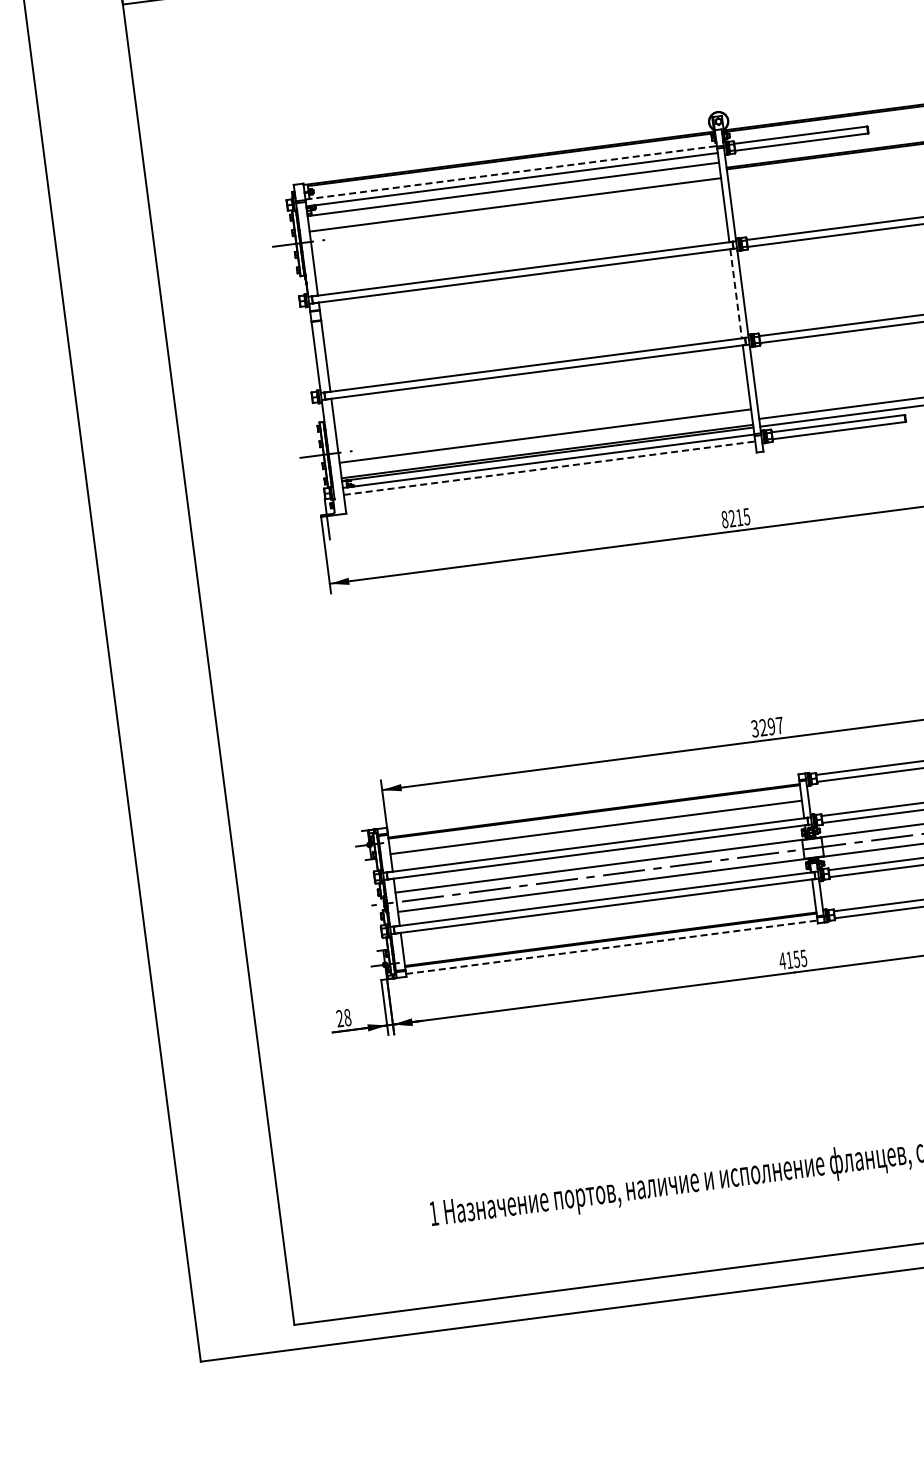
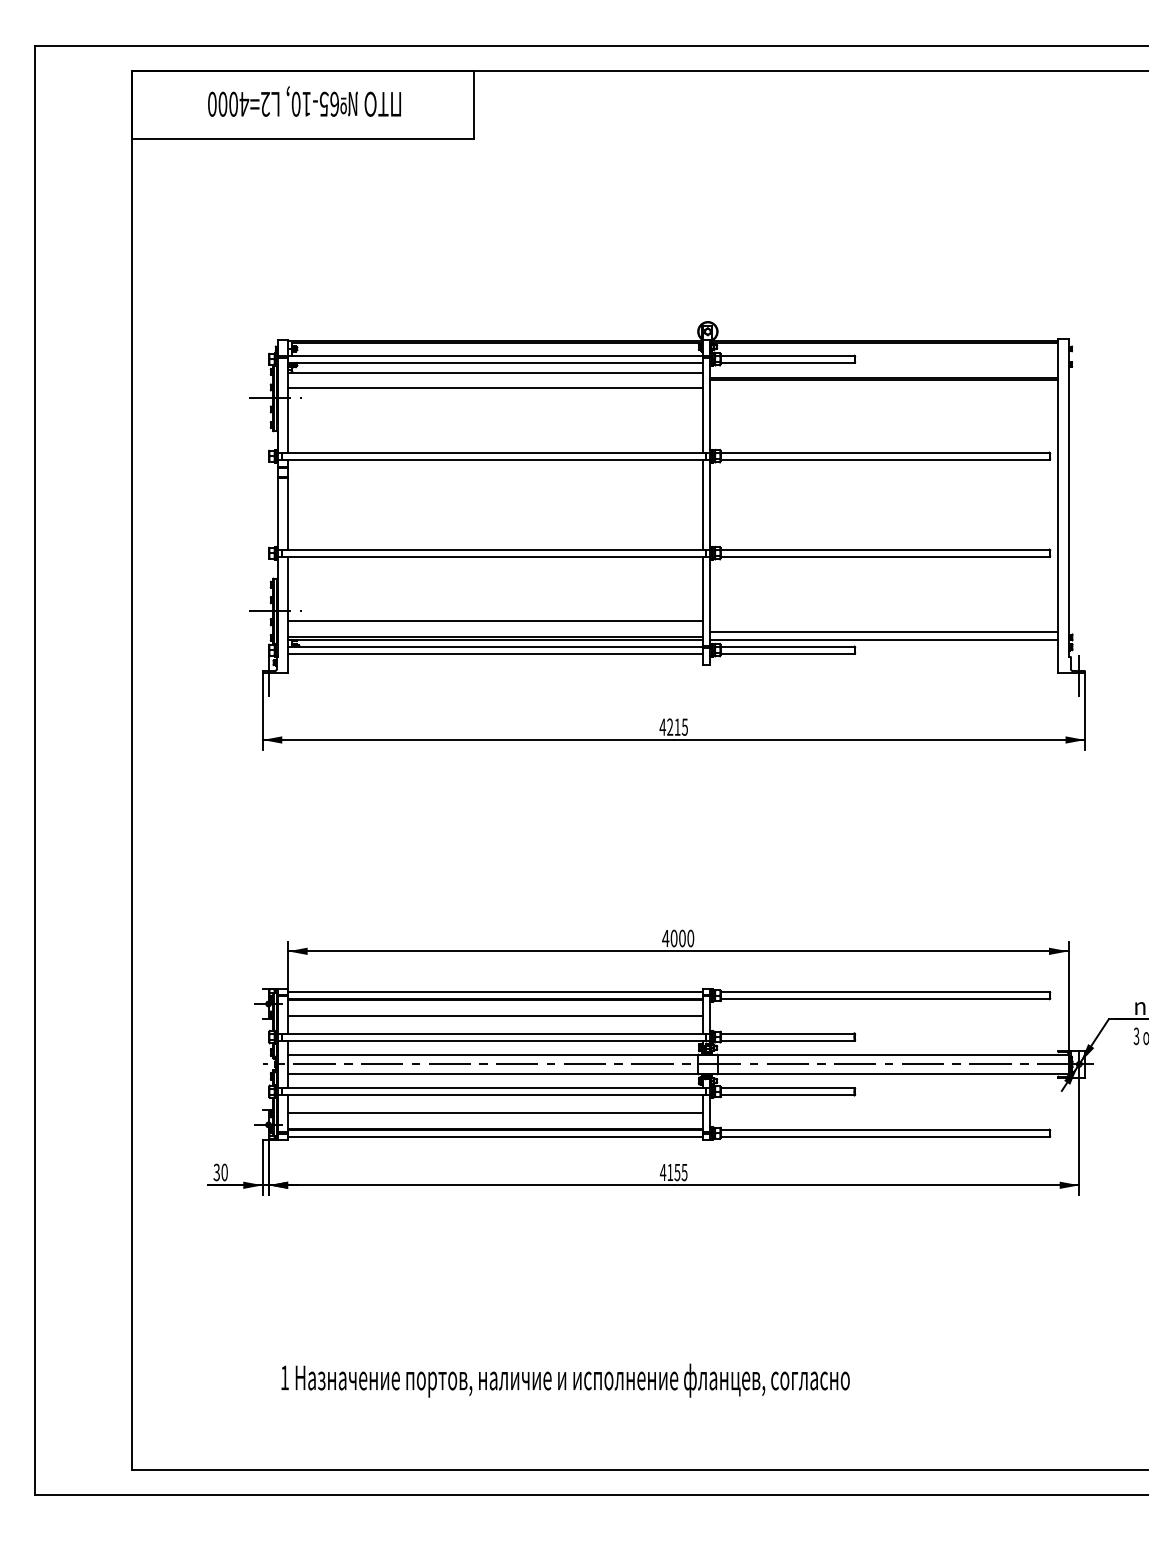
line: (512, 172) -> (496, 355), dashed -> solid
line: (736, 293) -> (703, 504), dashed -> solid
line: (550, 467) -> (496, 653), dashed -> solid
text: (724, 518) -> (662, 726), 8215 -> 4215
text: (767, 727) -> (678, 938), 3297 -> 4000
line: (593, 804) -> (495, 992), added
line: (608, 924) -> (495, 1113), added
line: (612, 946) -> (496, 1136), dashed -> solid
text: (343, 1018) -> (220, 1172), 28 -> 30

